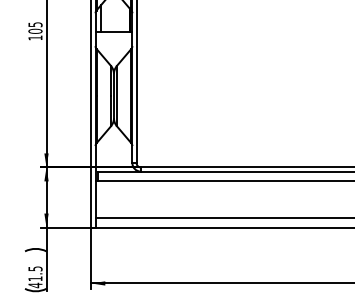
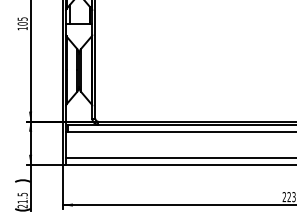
text: (35, 285) -> (22, 206), 41.5 -> 21.5

